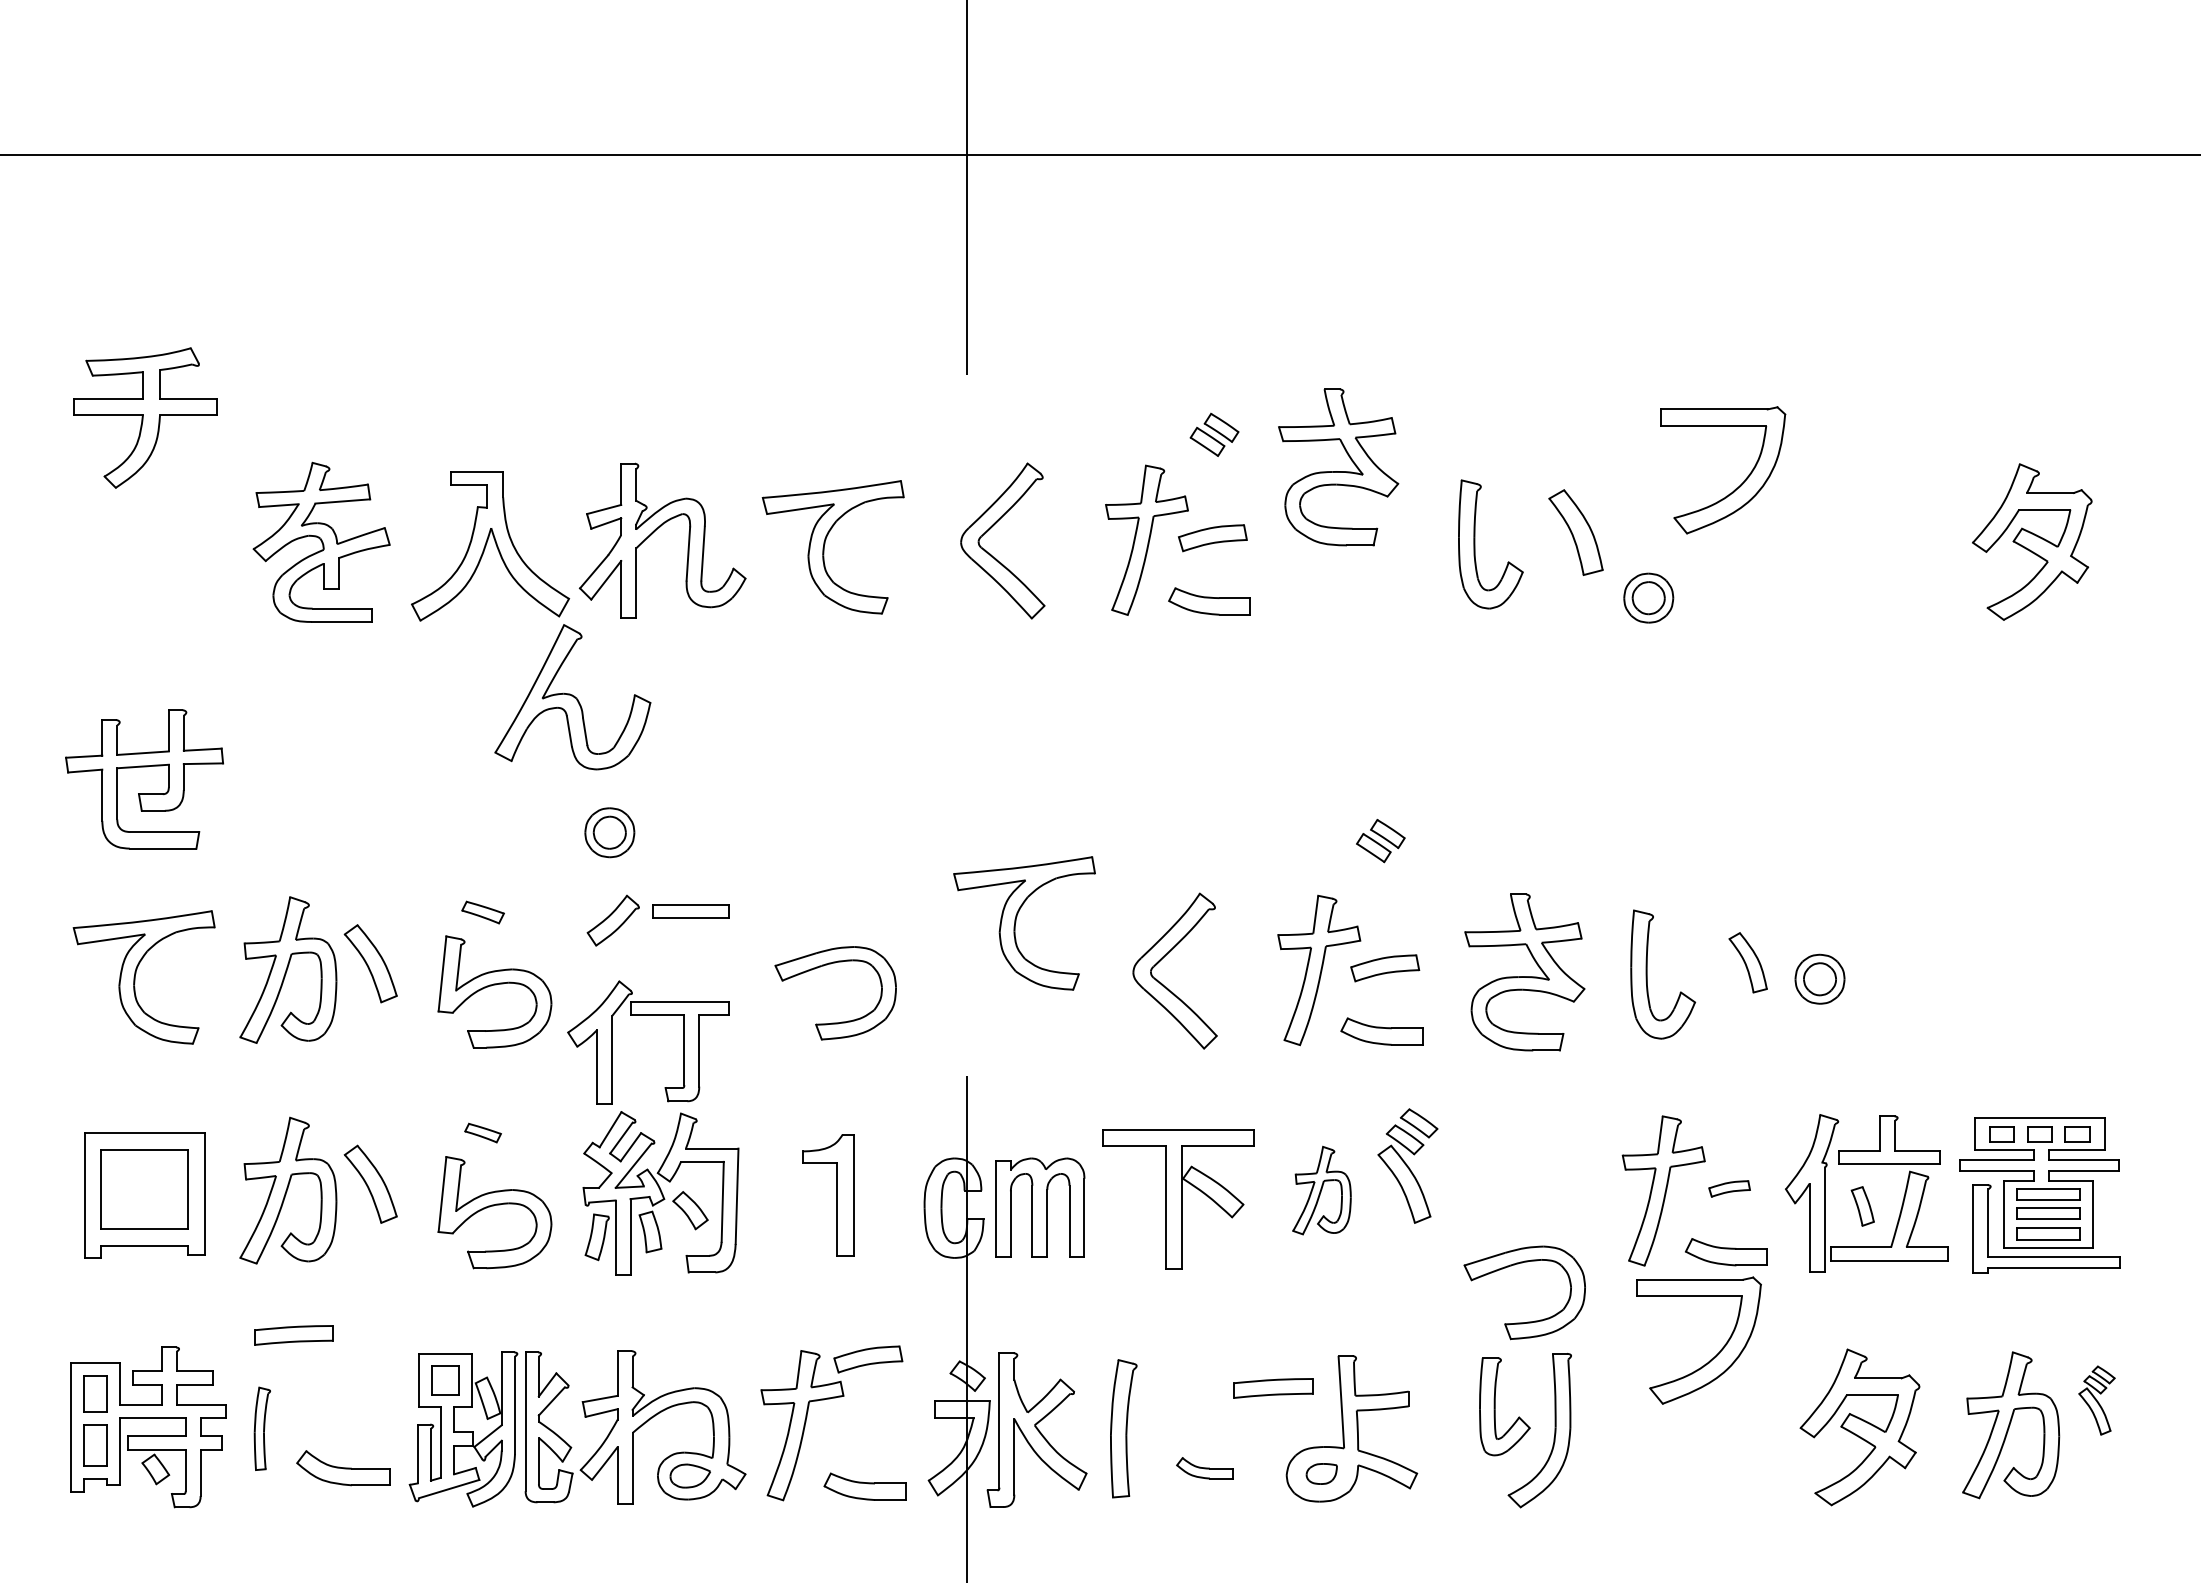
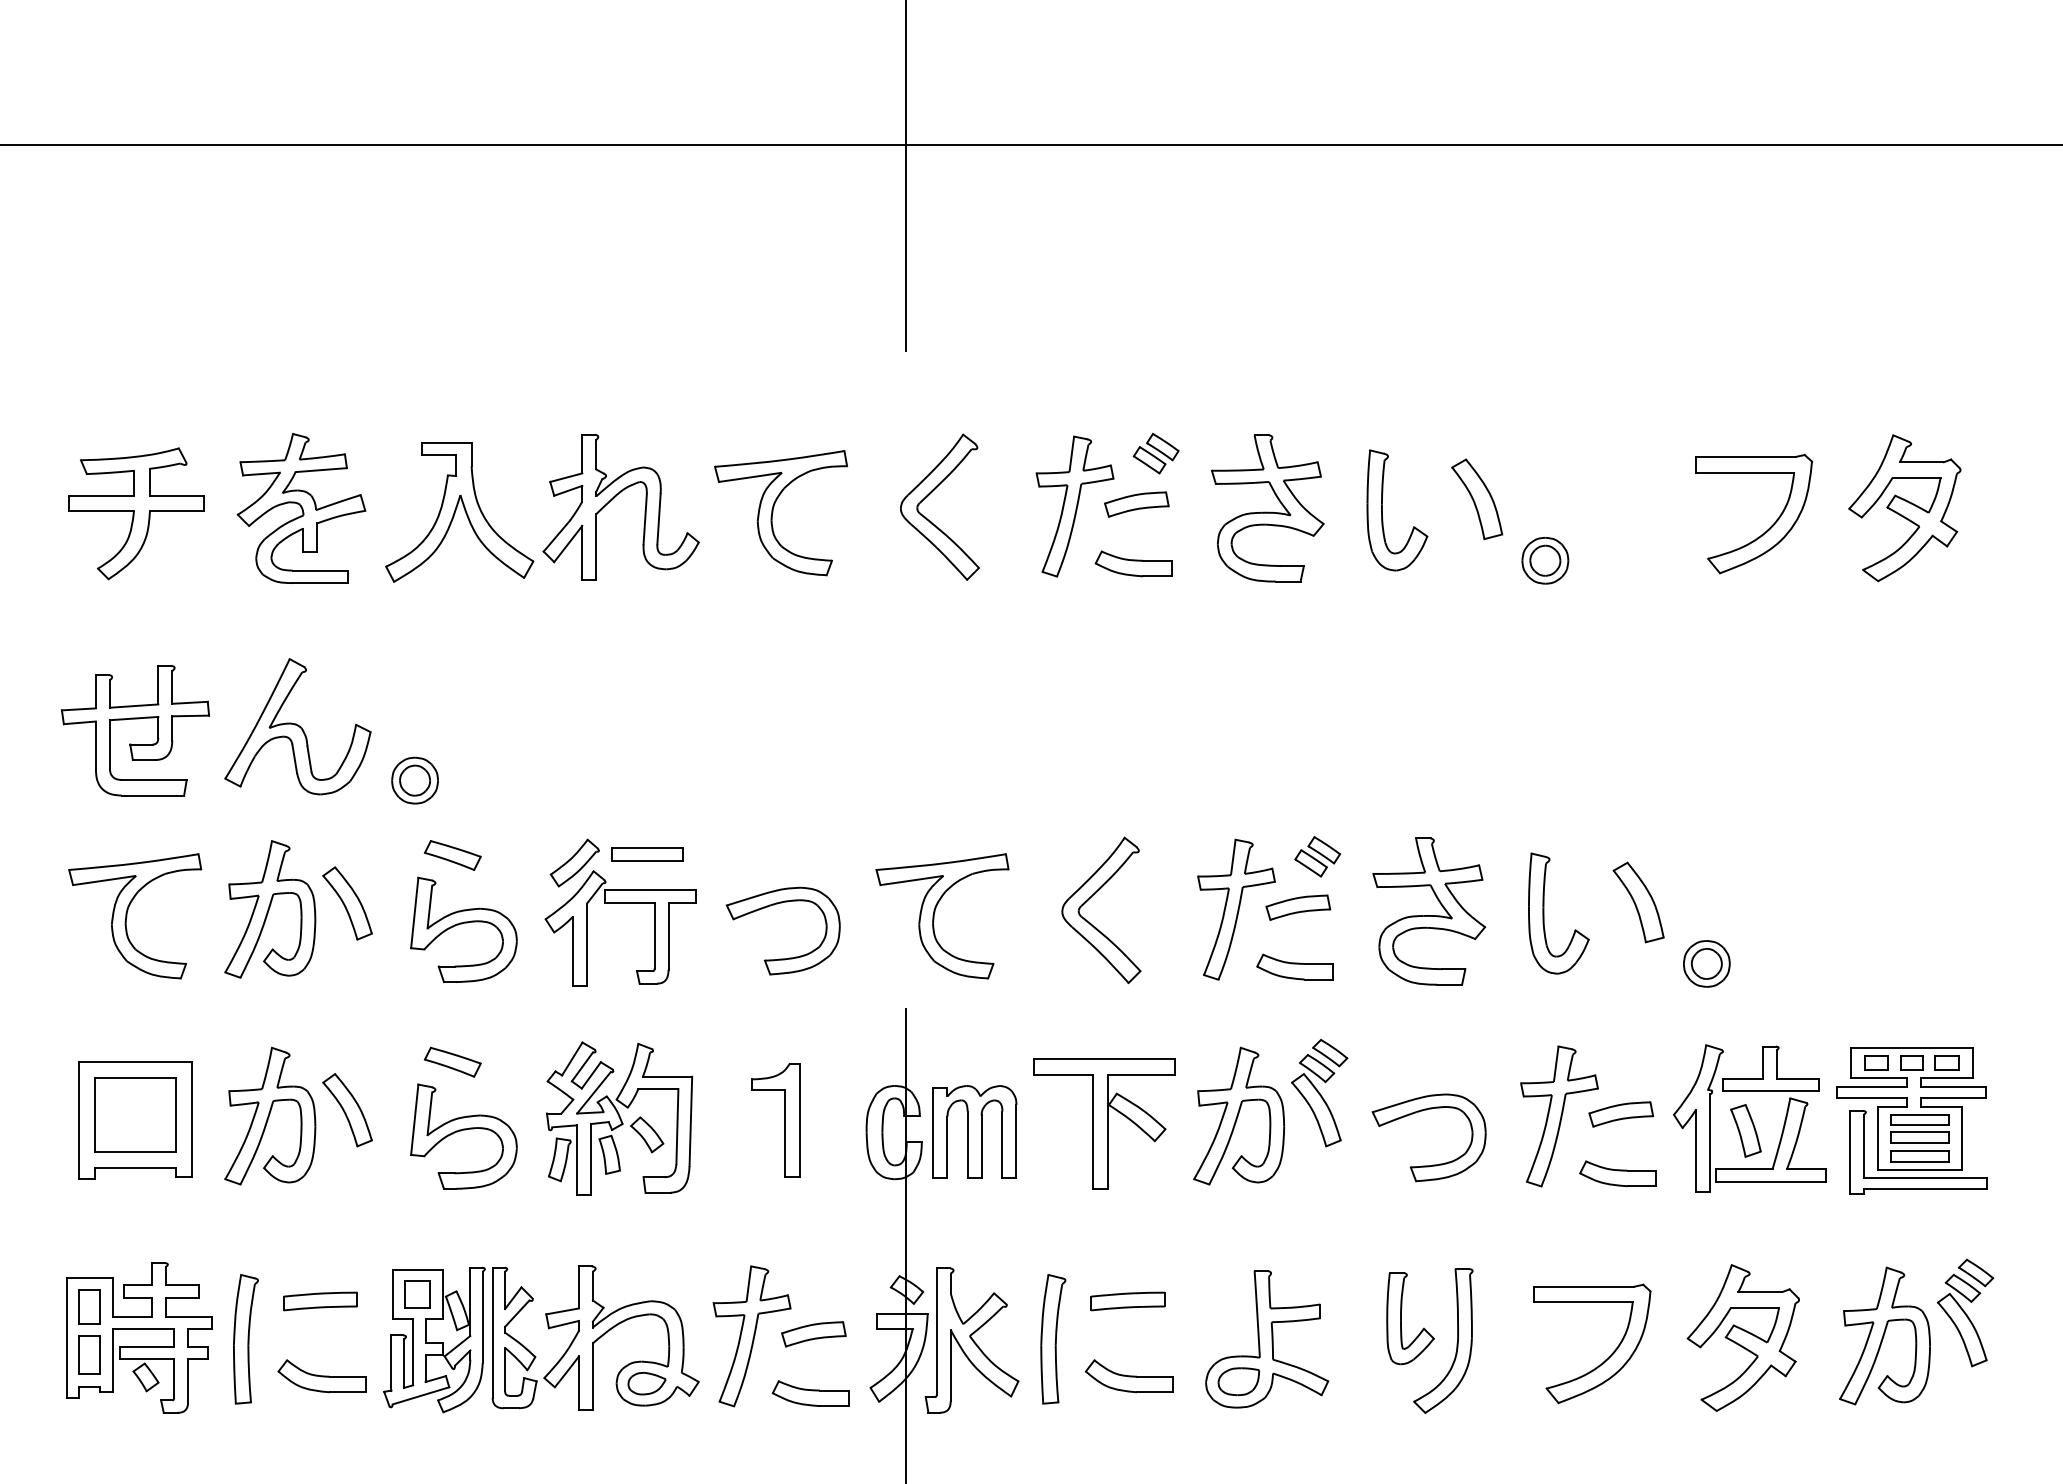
part: (145, 417) -> (136, 513), moved
part: (1214, 434) -> (1156, 453), moved
part: (1338, 467) -> (1267, 508), moved
part: (1735, 488) -> (1765, 531), moved
part: (572, 697) -> (297, 727), moved
part: (609, 832) -> (414, 780), moved
part: (1380, 841) -> (1317, 857), moved
part: (482, 912) -> (452, 855), size x1.43
part: (1016, 922) -> (934, 915), moved
part: (1747, 962) -> (1637, 902), size x1.43
part: (1819, 978) -> (1706, 963), moved
part: (648, 1015) -> (620, 903), moved
part: (482, 1132) -> (452, 1061), size x1.67
part: (1729, 1188) -> (1621, 1114), size x1.67
part: (1321, 1190) -> (1238, 1115), size x1.67
part: (1862, 1206) -> (1745, 1130), size x1.43
part: (1518, 1264) -> (1423, 1111), moved
part: (293, 1335) -> (320, 1301), moved
part: (1711, 1358) -> (1604, 1360), moved
part: (868, 1359) -> (814, 1334), moved
part: (1273, 1388) -> (1128, 1301), moved
part: (2096, 1400) -> (1965, 1312), size x1.67
part: (262, 1428) -> (246, 1339), size x1.67
part: (1204, 1468) -> (1128, 1376), size x1.67
part: (1321, 1473) -> (1238, 1381), size x1.43

